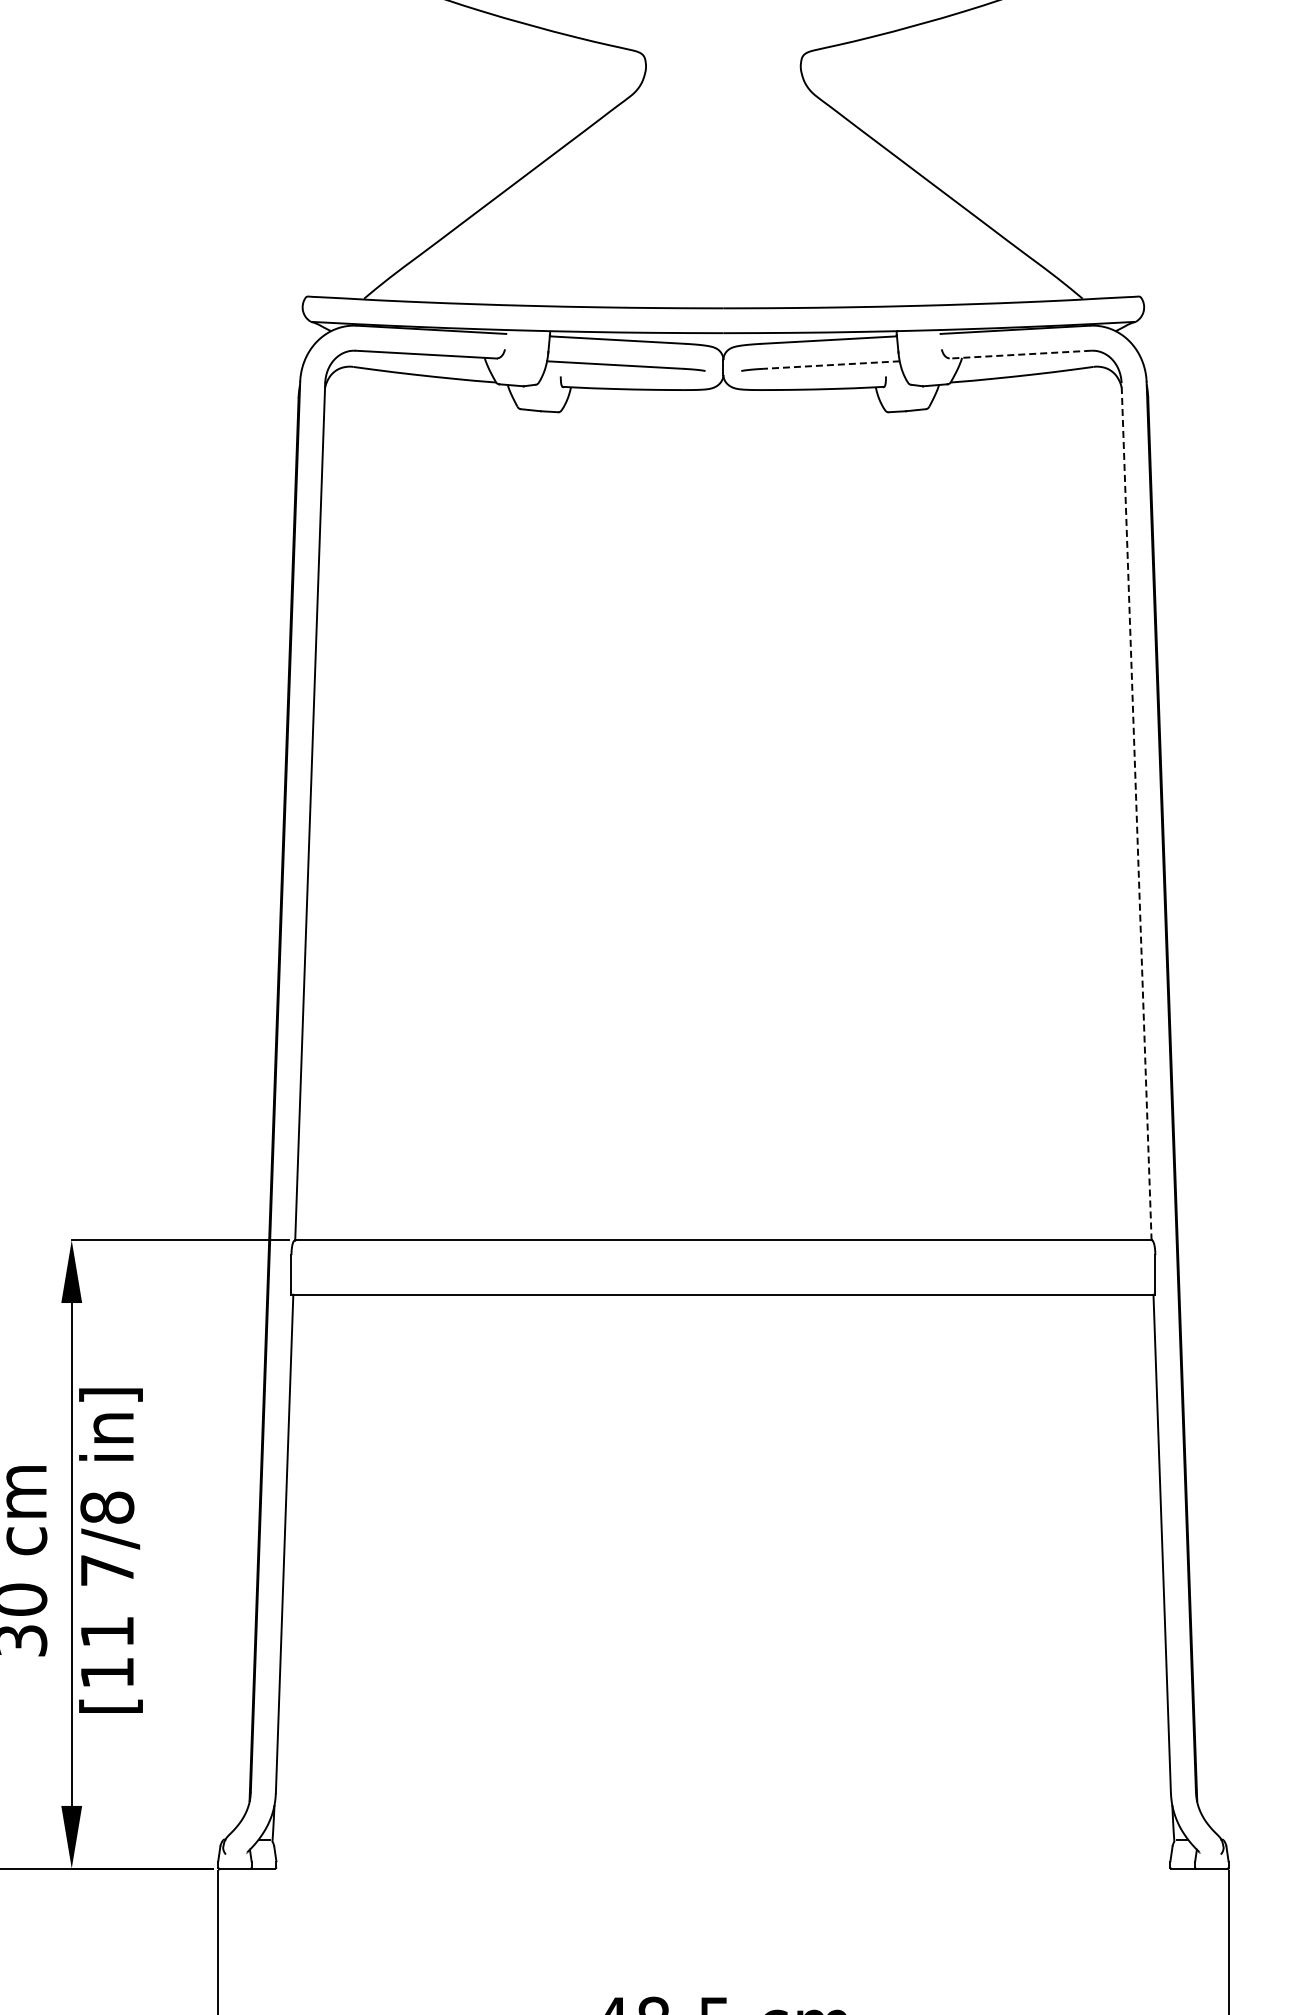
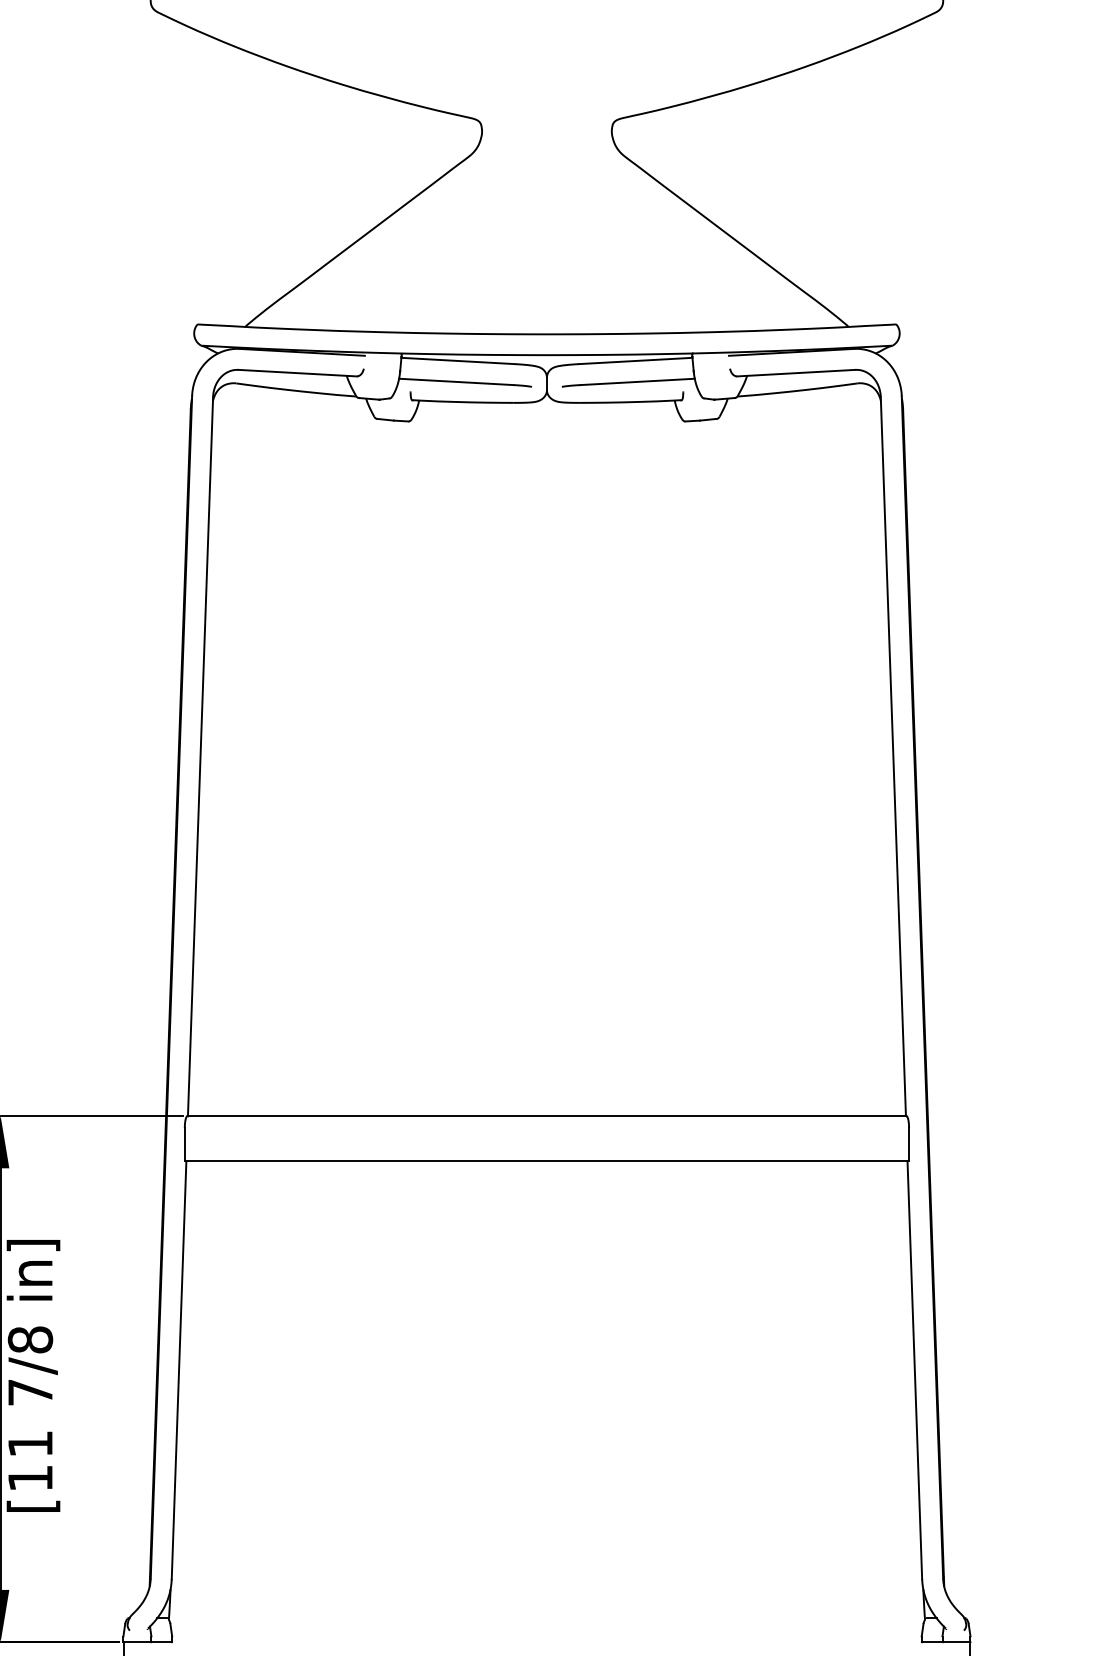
line: (1020, 354) -> (796, 373), dashed -> solid
line: (830, 365) -> (636, 382), dashed -> solid
line: (1136, 811) -> (893, 756), dashed -> solid

